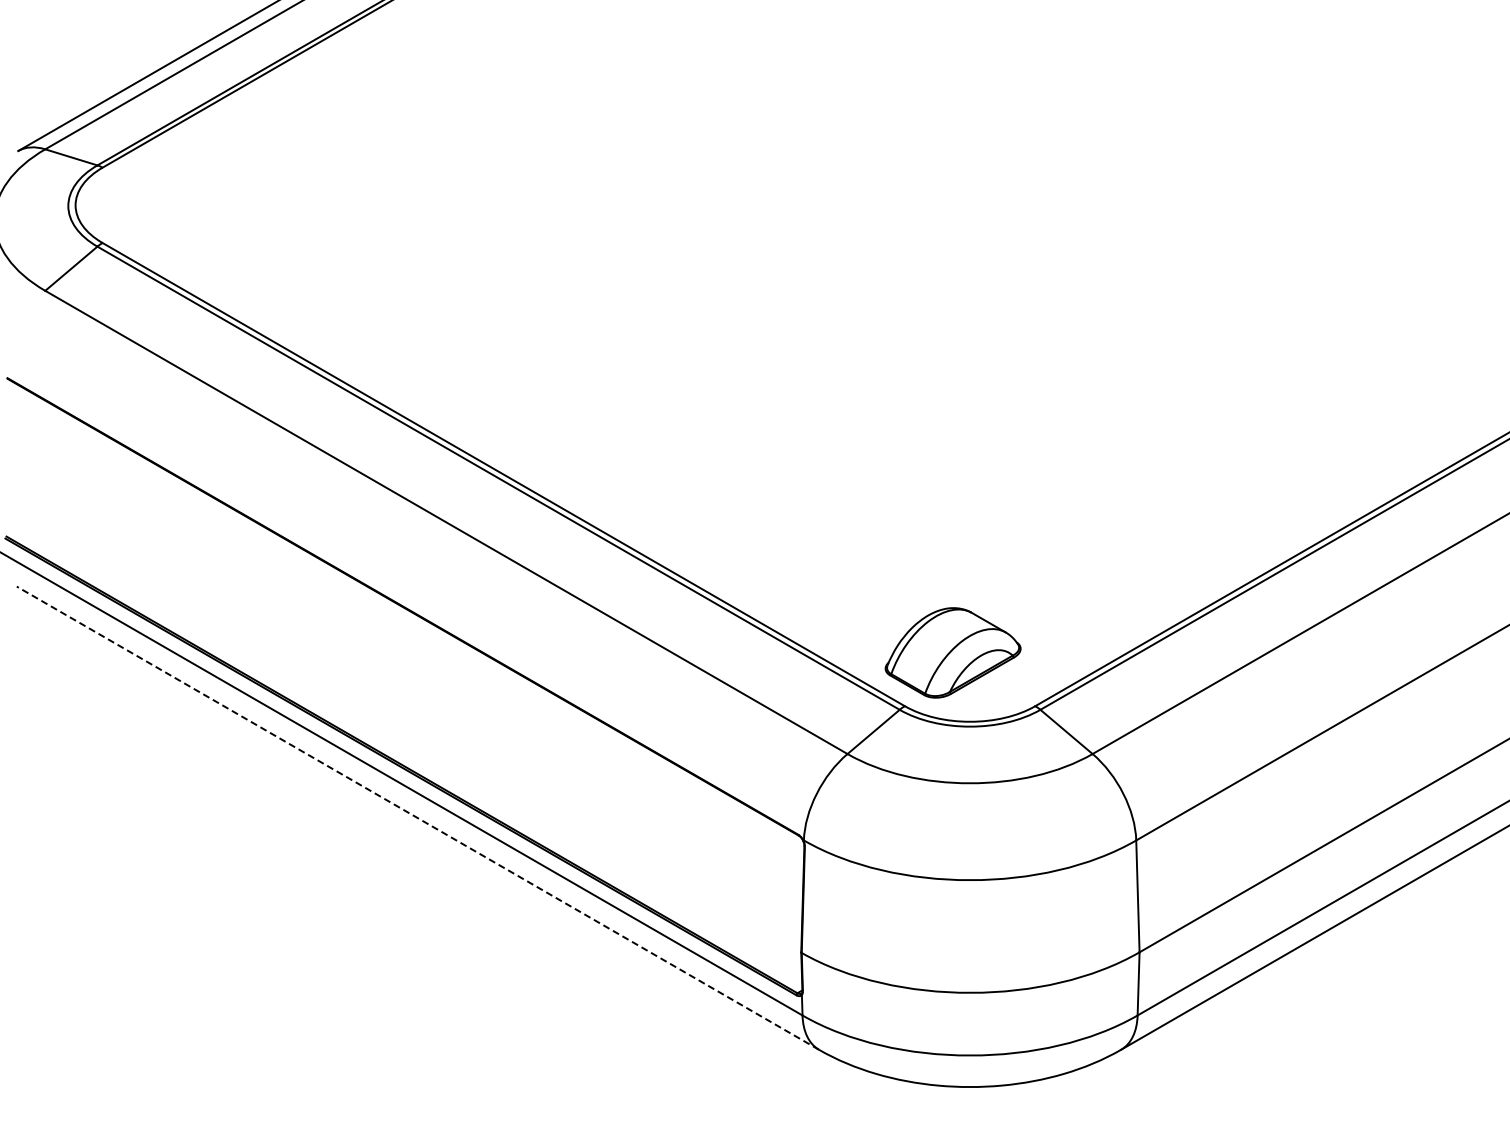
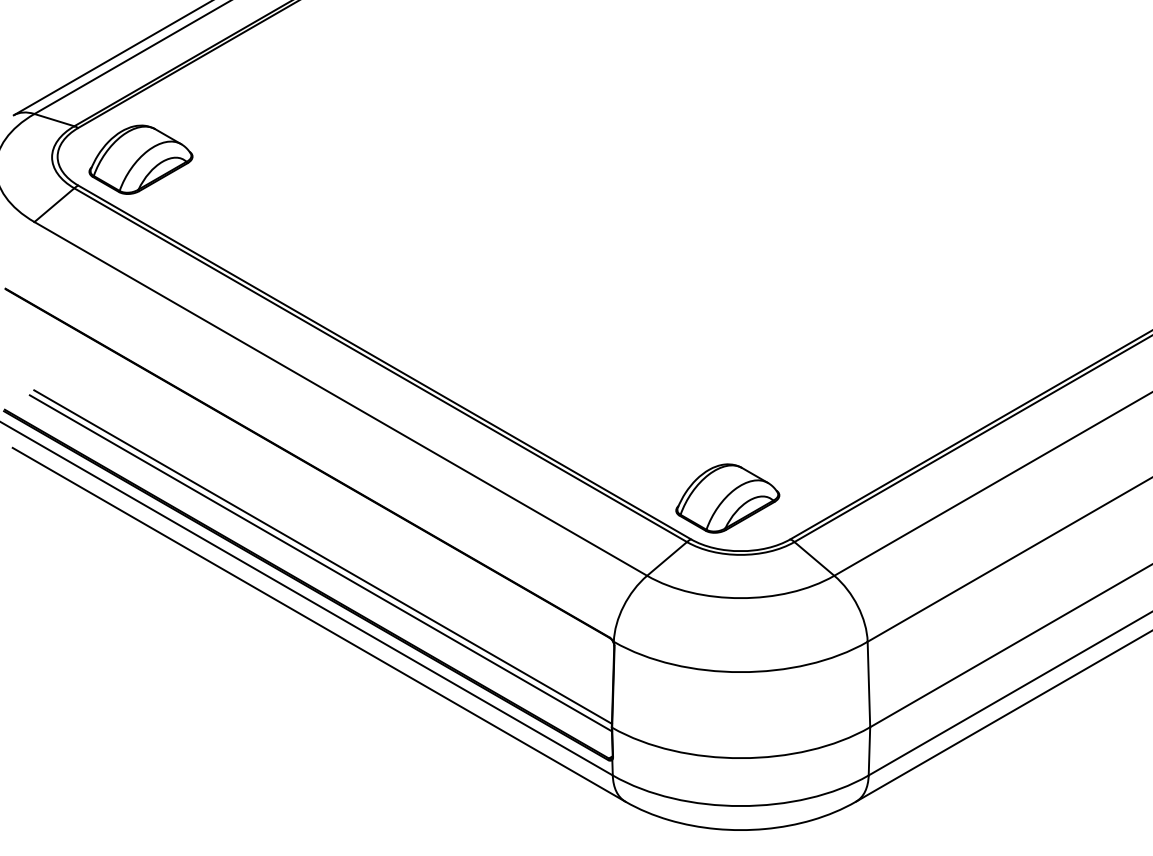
part: (184, 208) -> (140, 159), added
line: (422, 729) -> (322, 557), added
line: (420, 737) -> (321, 563), added
line: (417, 817) -> (318, 624), dashed -> solid

